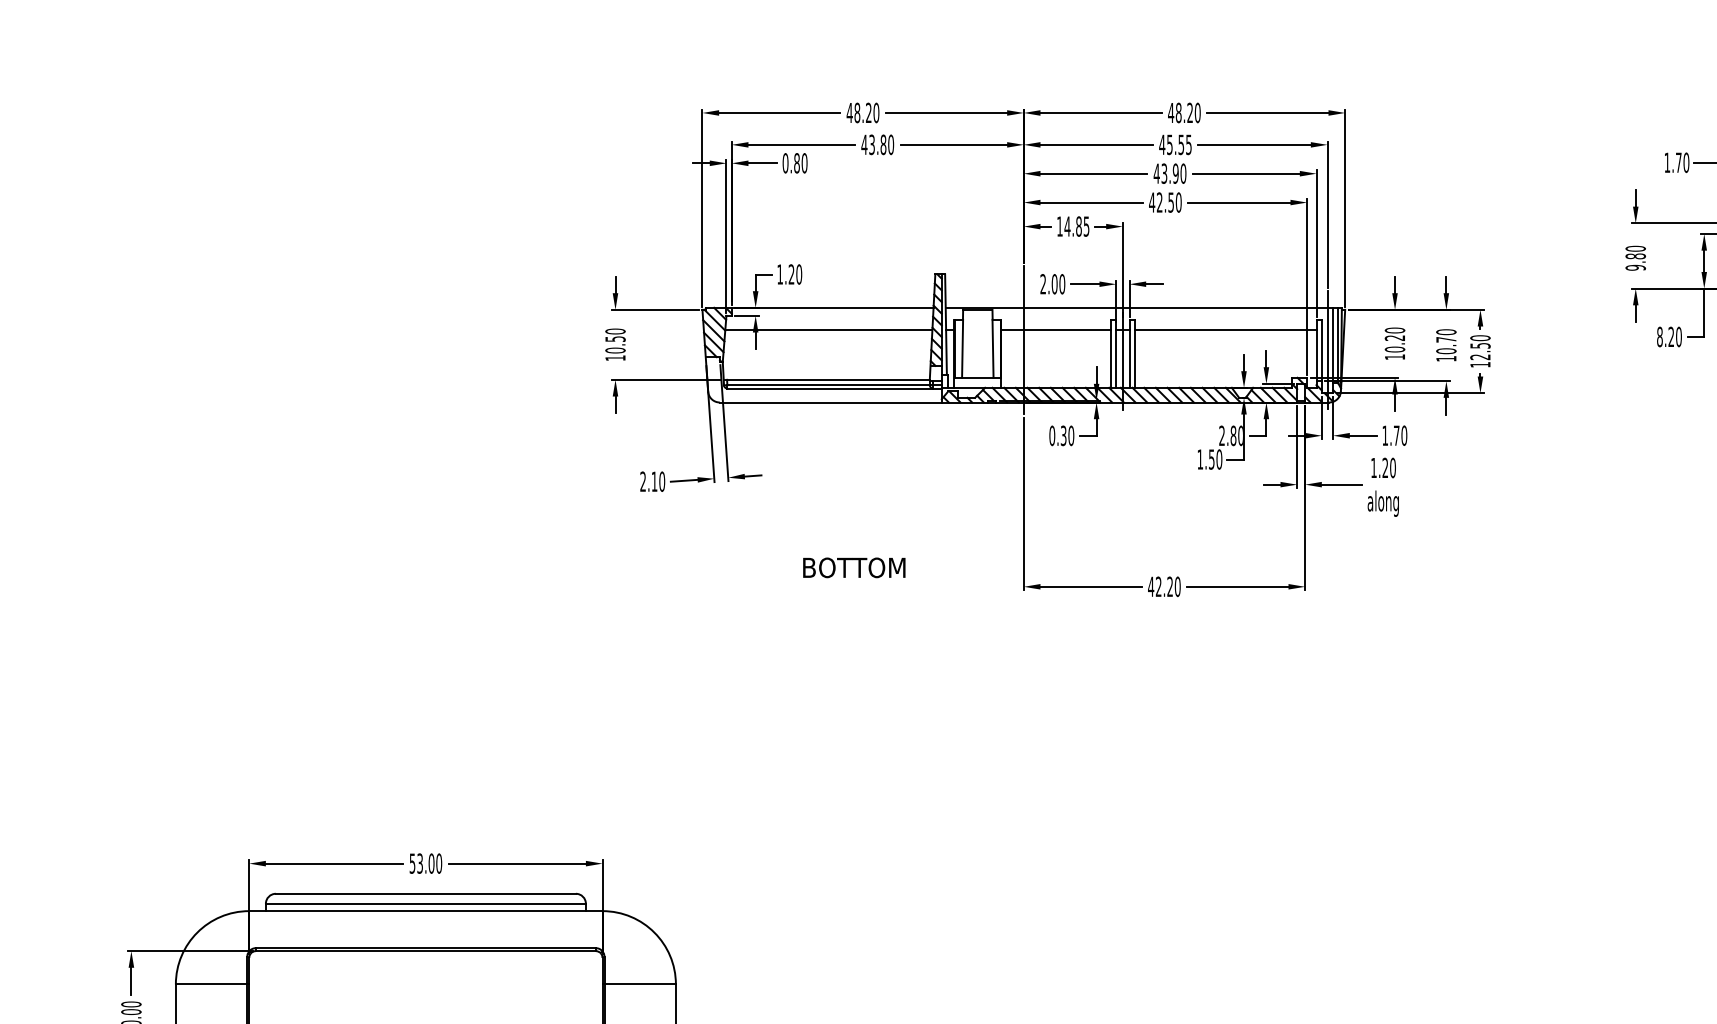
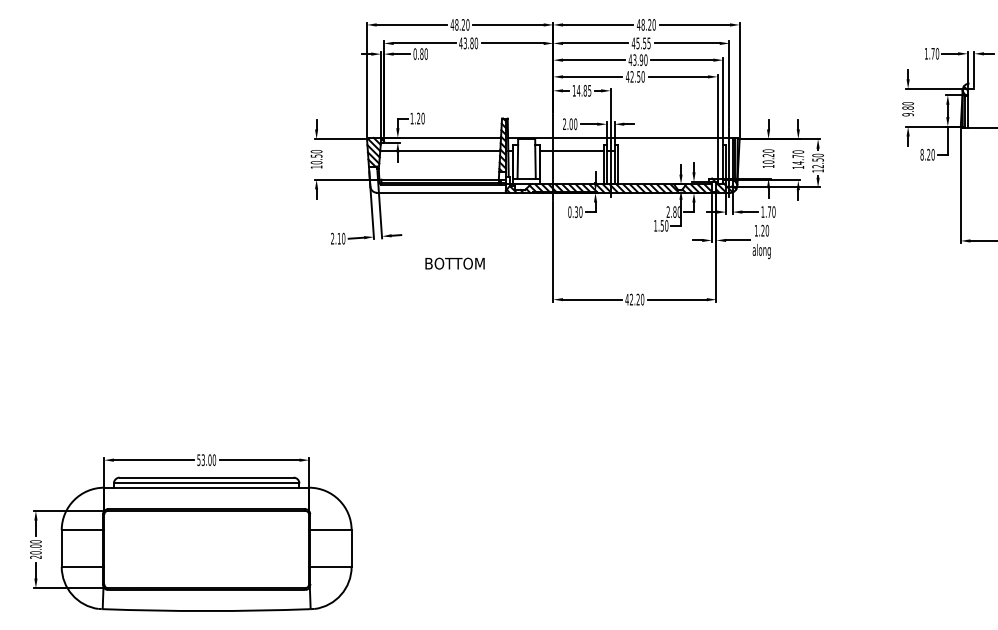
line: (1225, 329) -> (670, 150), removed
text: (1446, 350) -> (798, 162), 10.70 -> 14.70
text: (853, 567) -> (454, 263), moved

